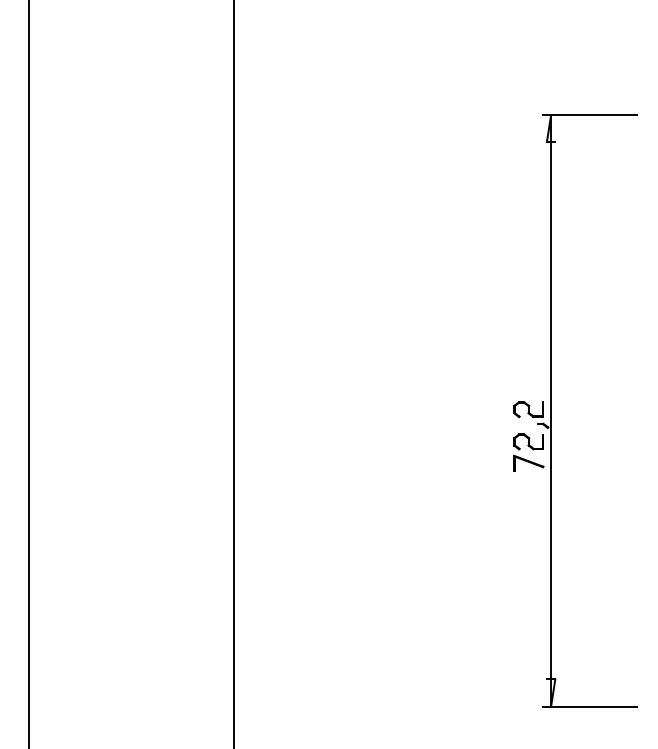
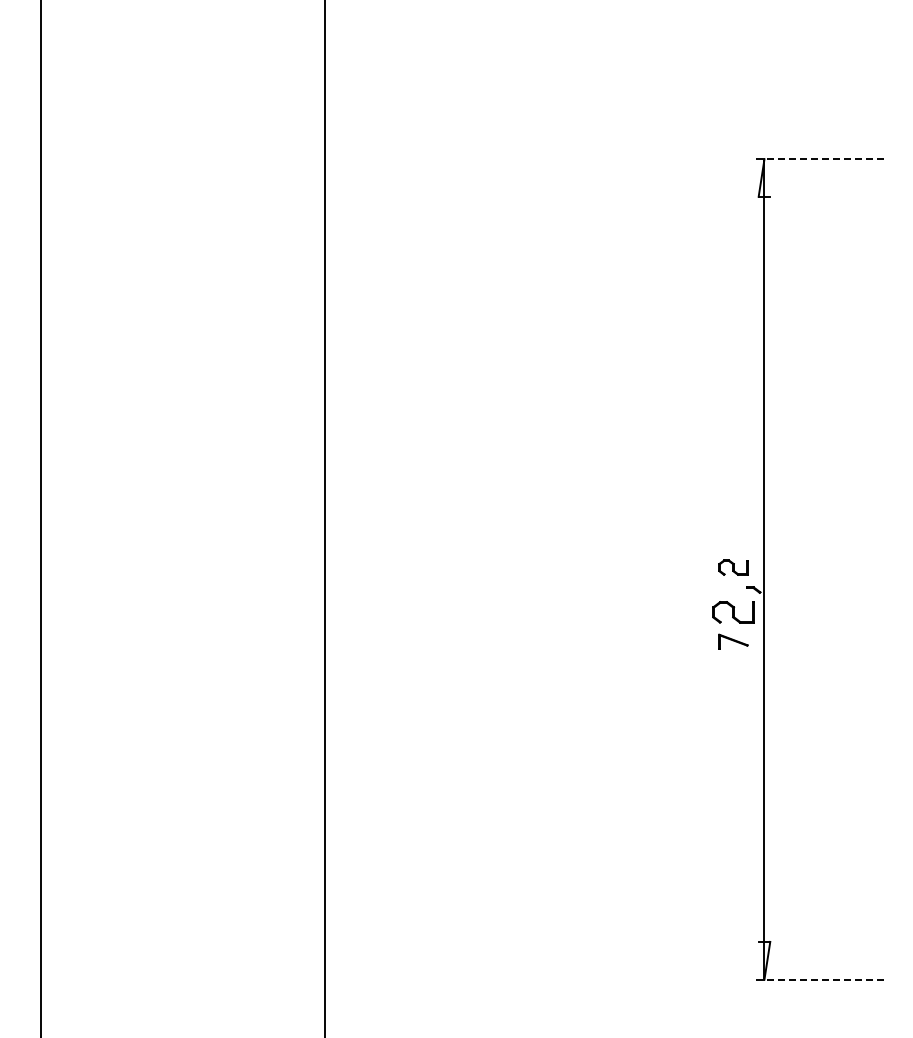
line: (589, 115) -> (817, 159), solid -> dashed
part: (528, 409) -> (733, 567), size x0.7
part: (528, 462) -> (733, 641), size x0.7
line: (589, 706) -> (817, 979), solid -> dashed

